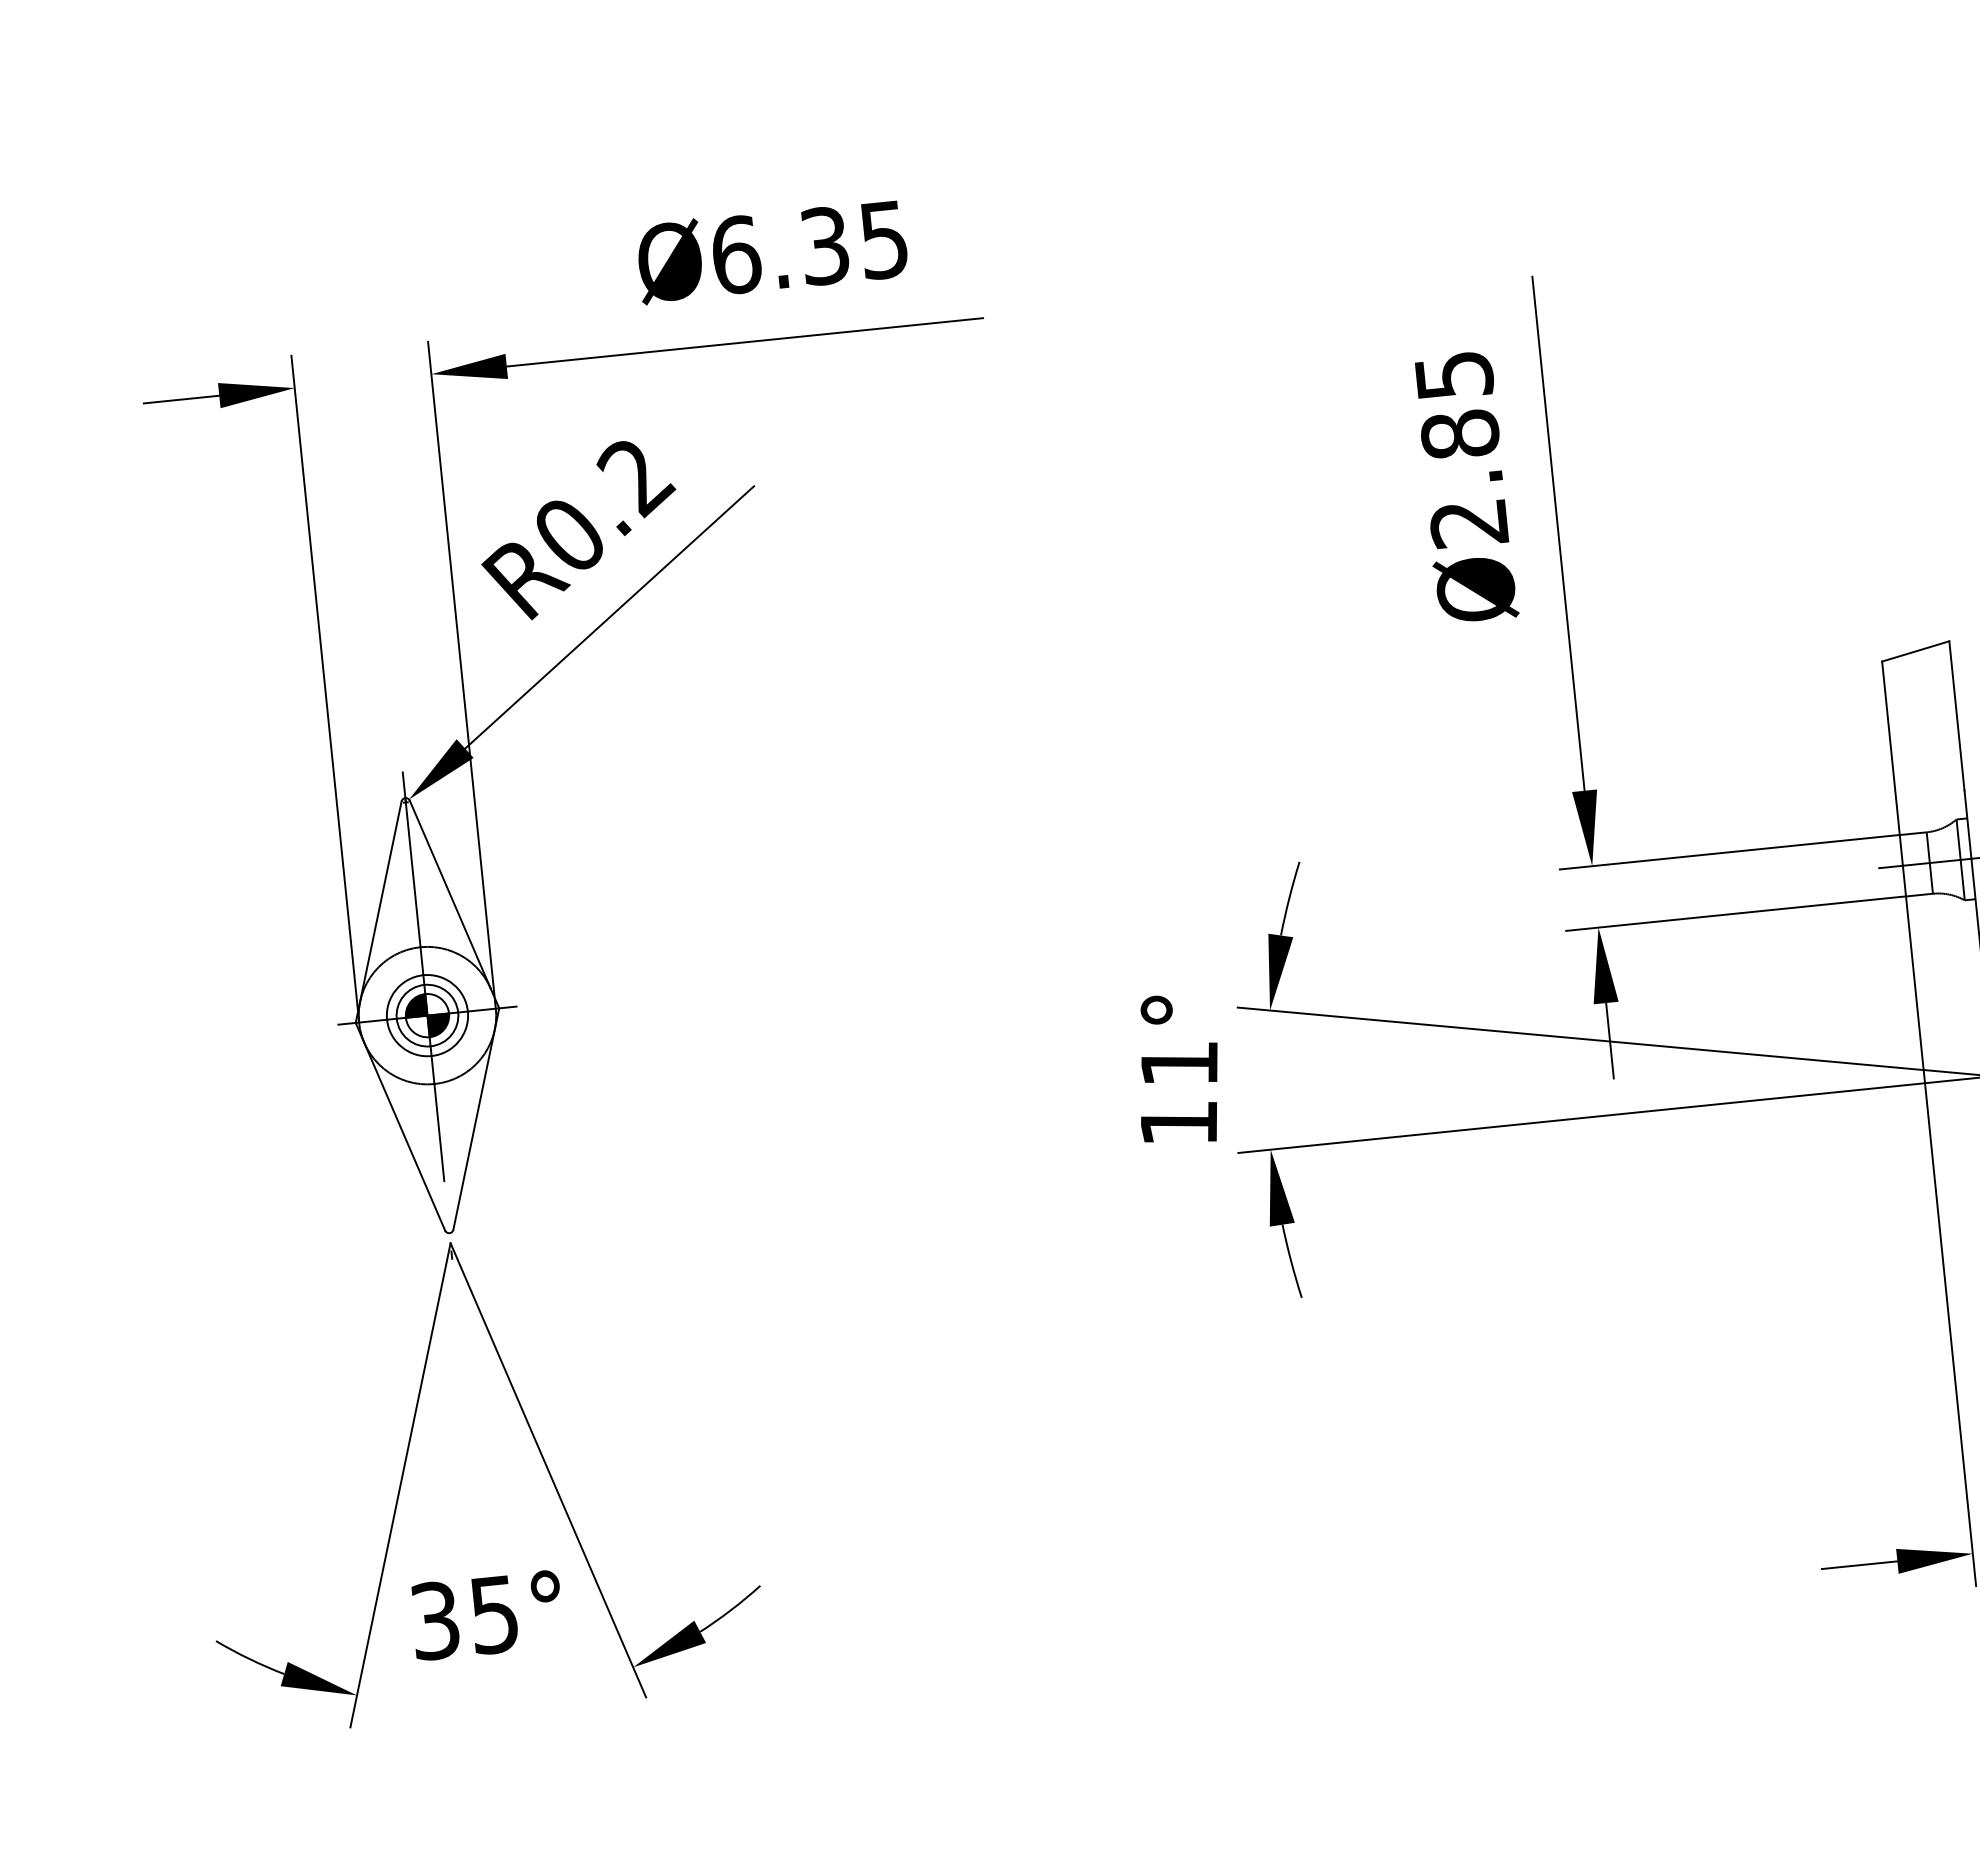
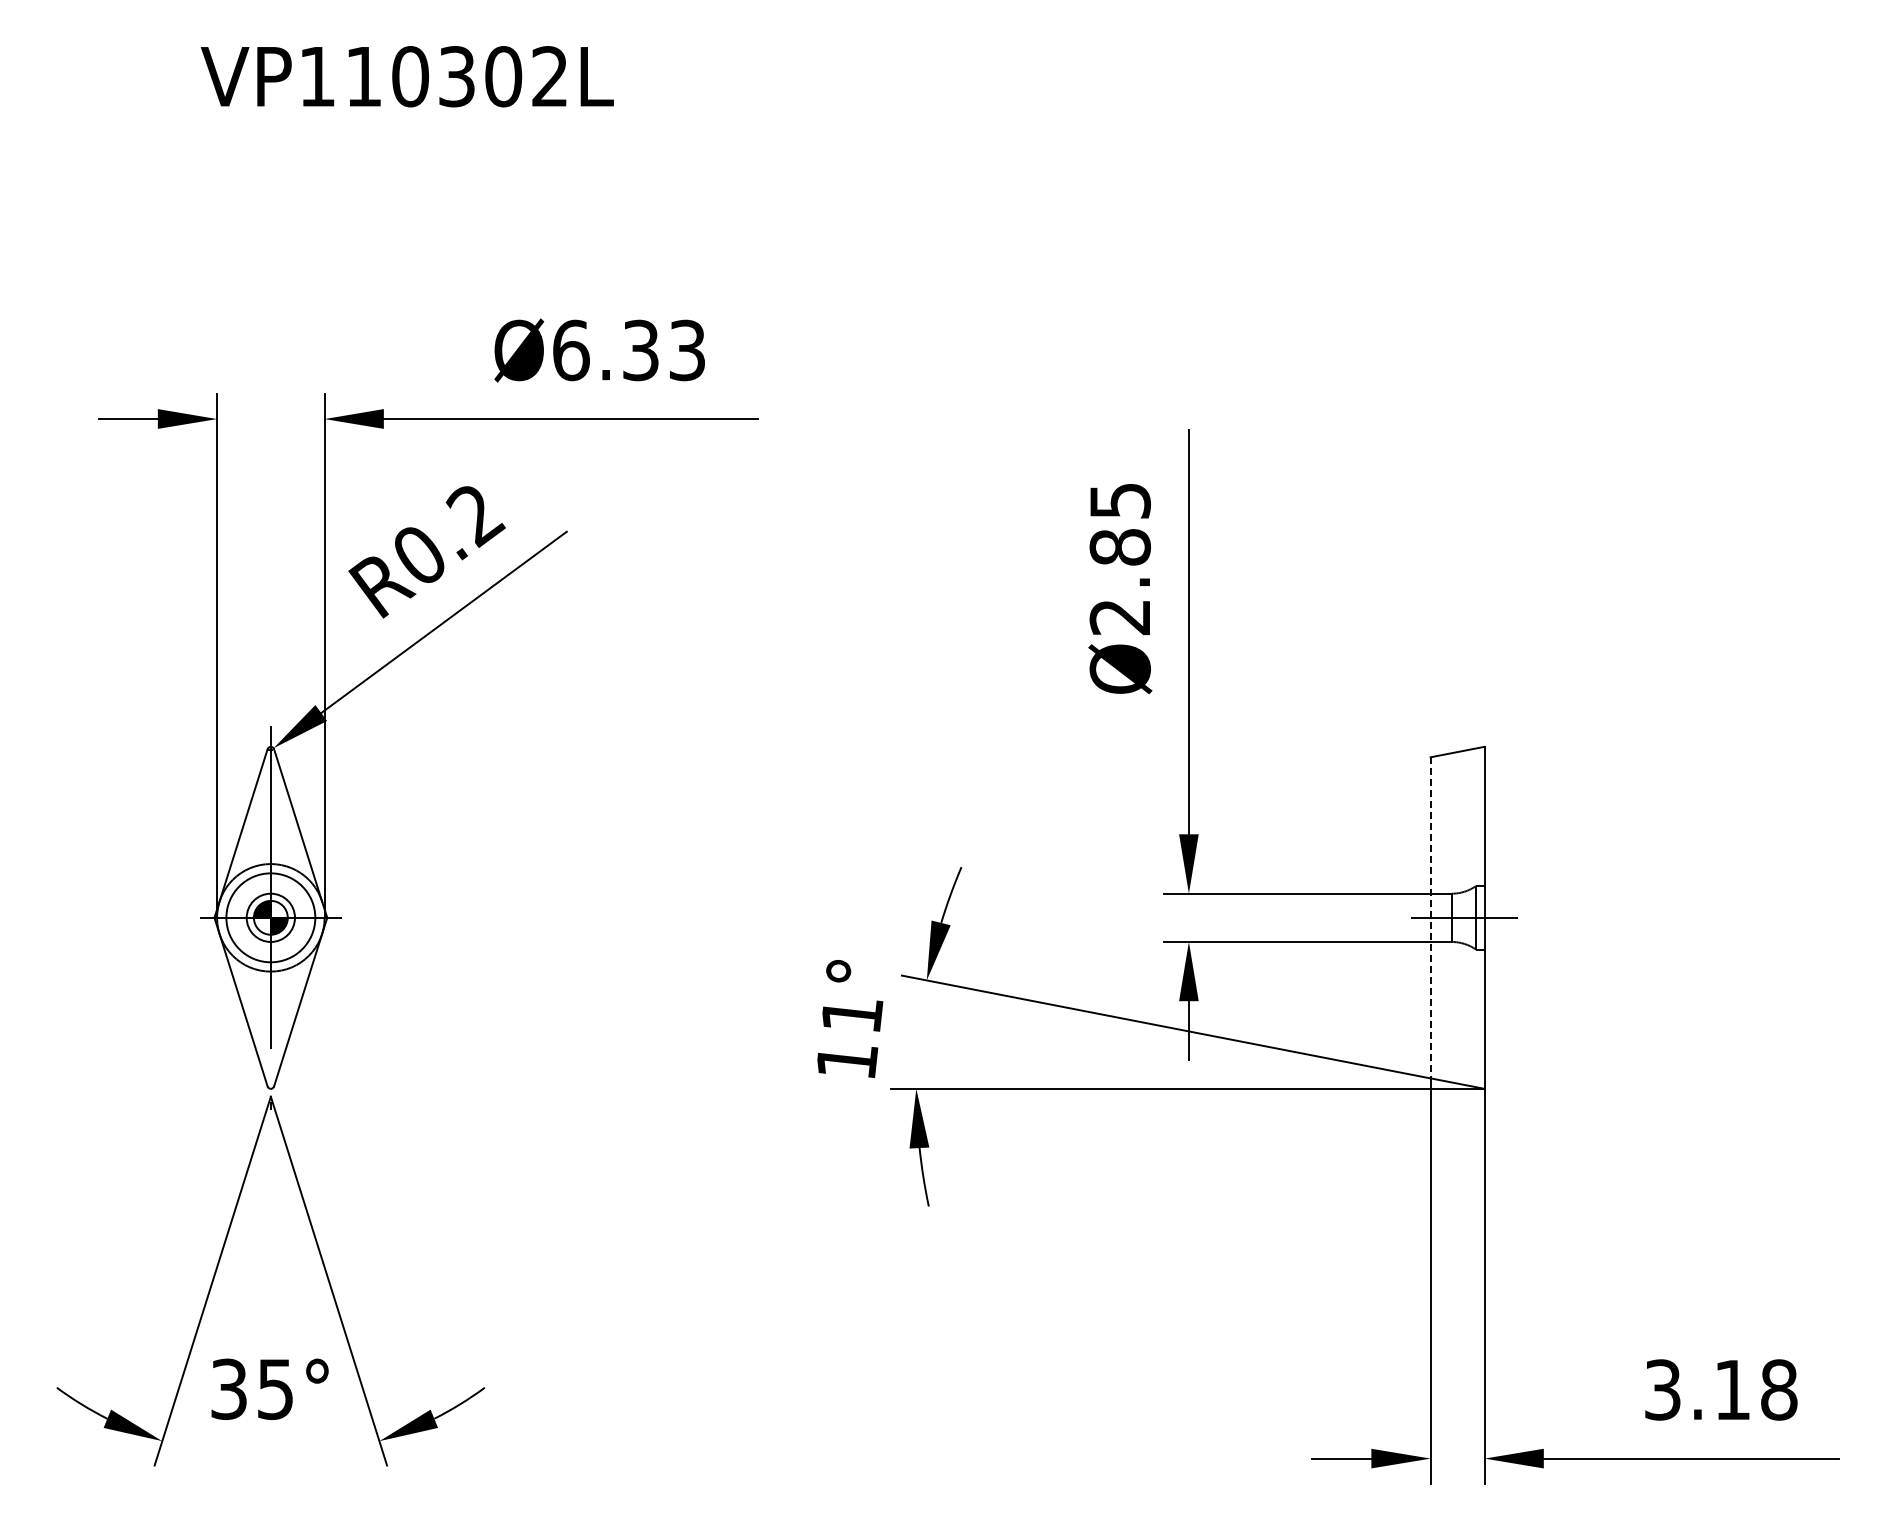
text: (884, 238) -> (687, 349), Ø6.35 -> Ø6.33
line: (1902, 865) -> (1430, 917), solid -> dashed
circle: (426, 1015) -> (270, 917), size x1.4

